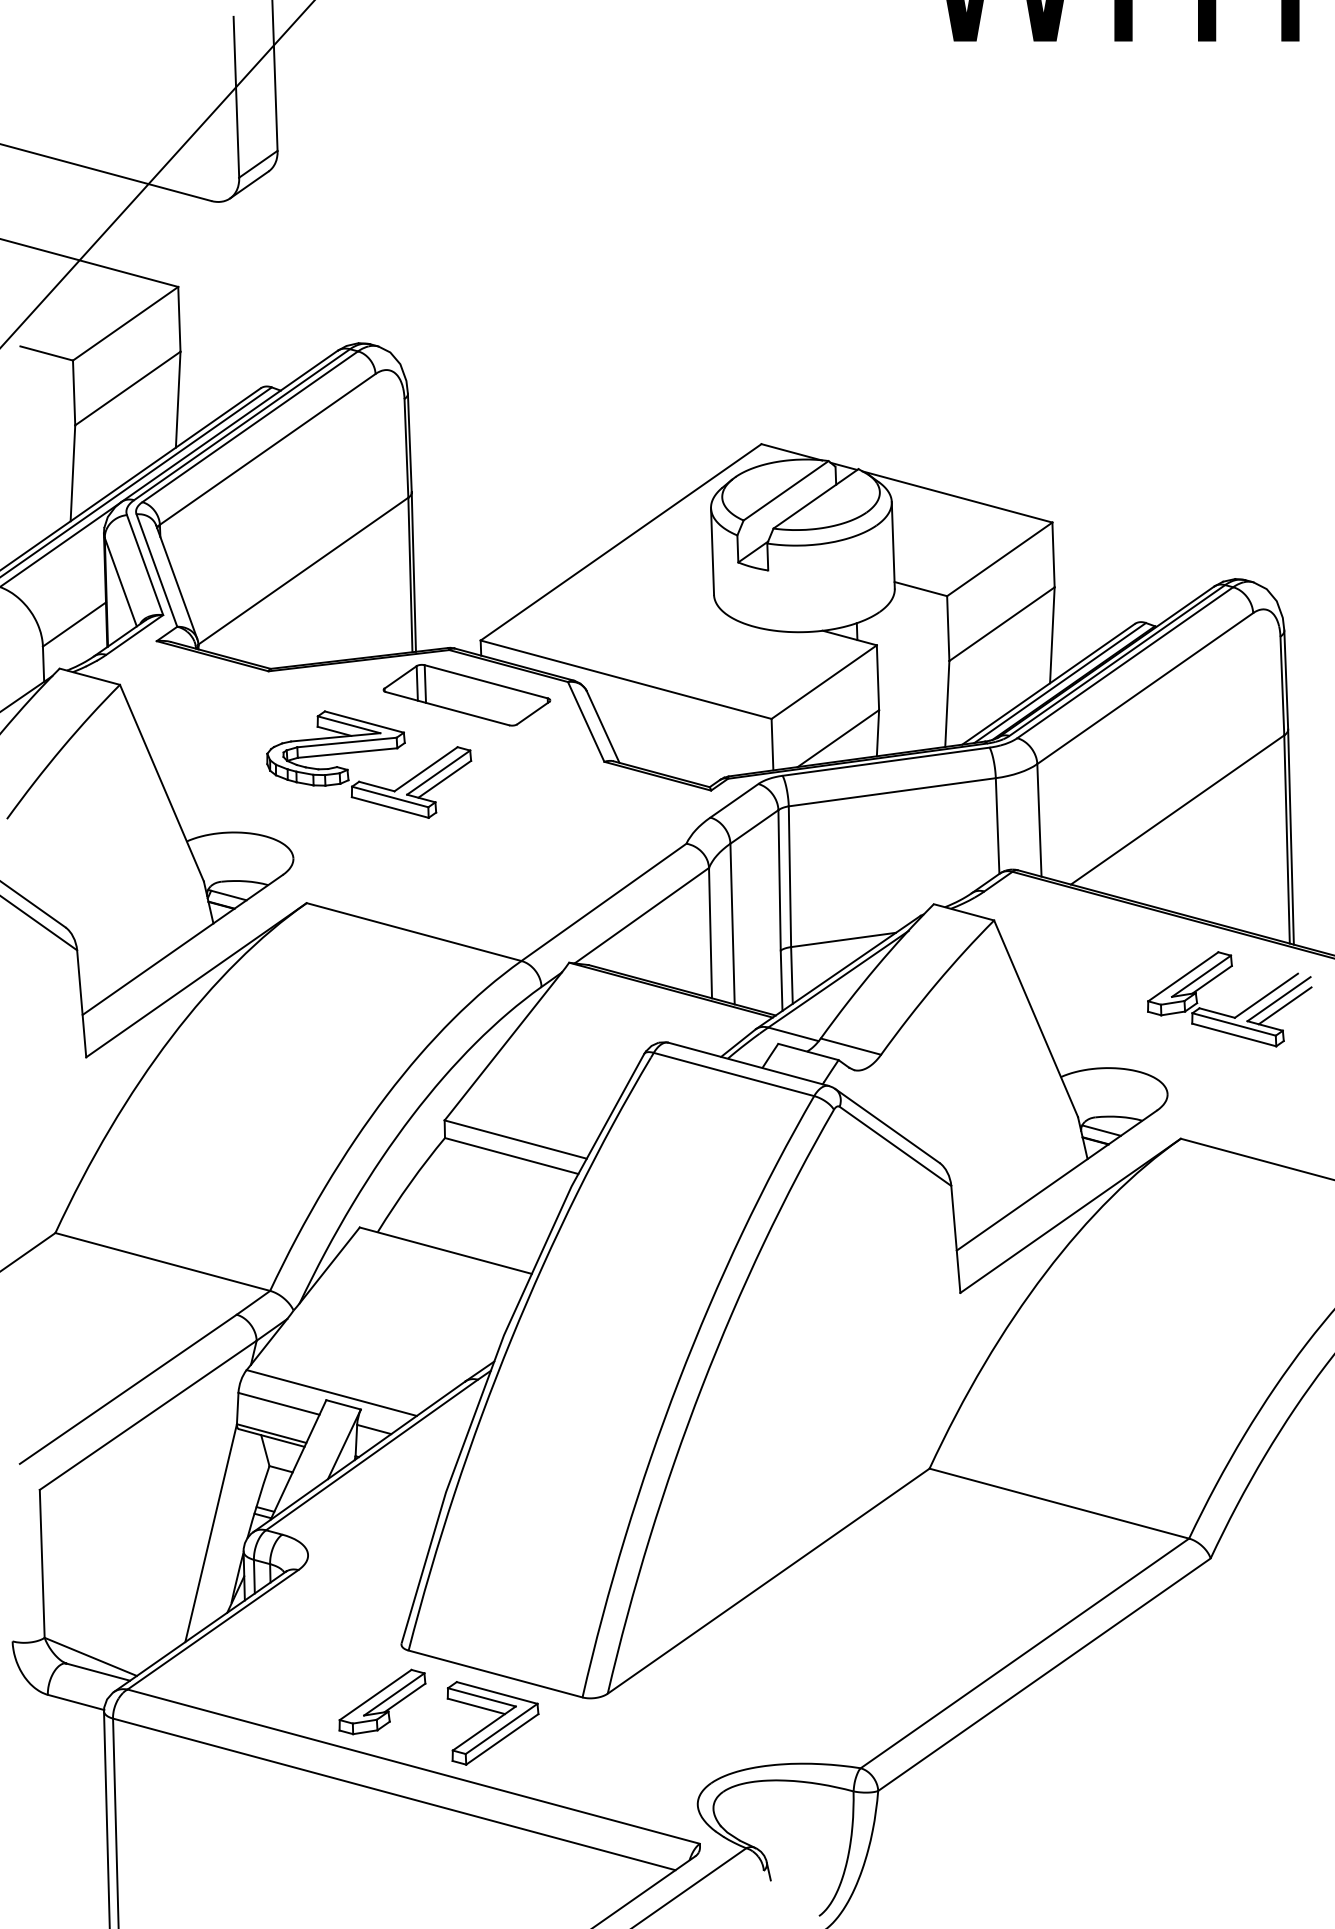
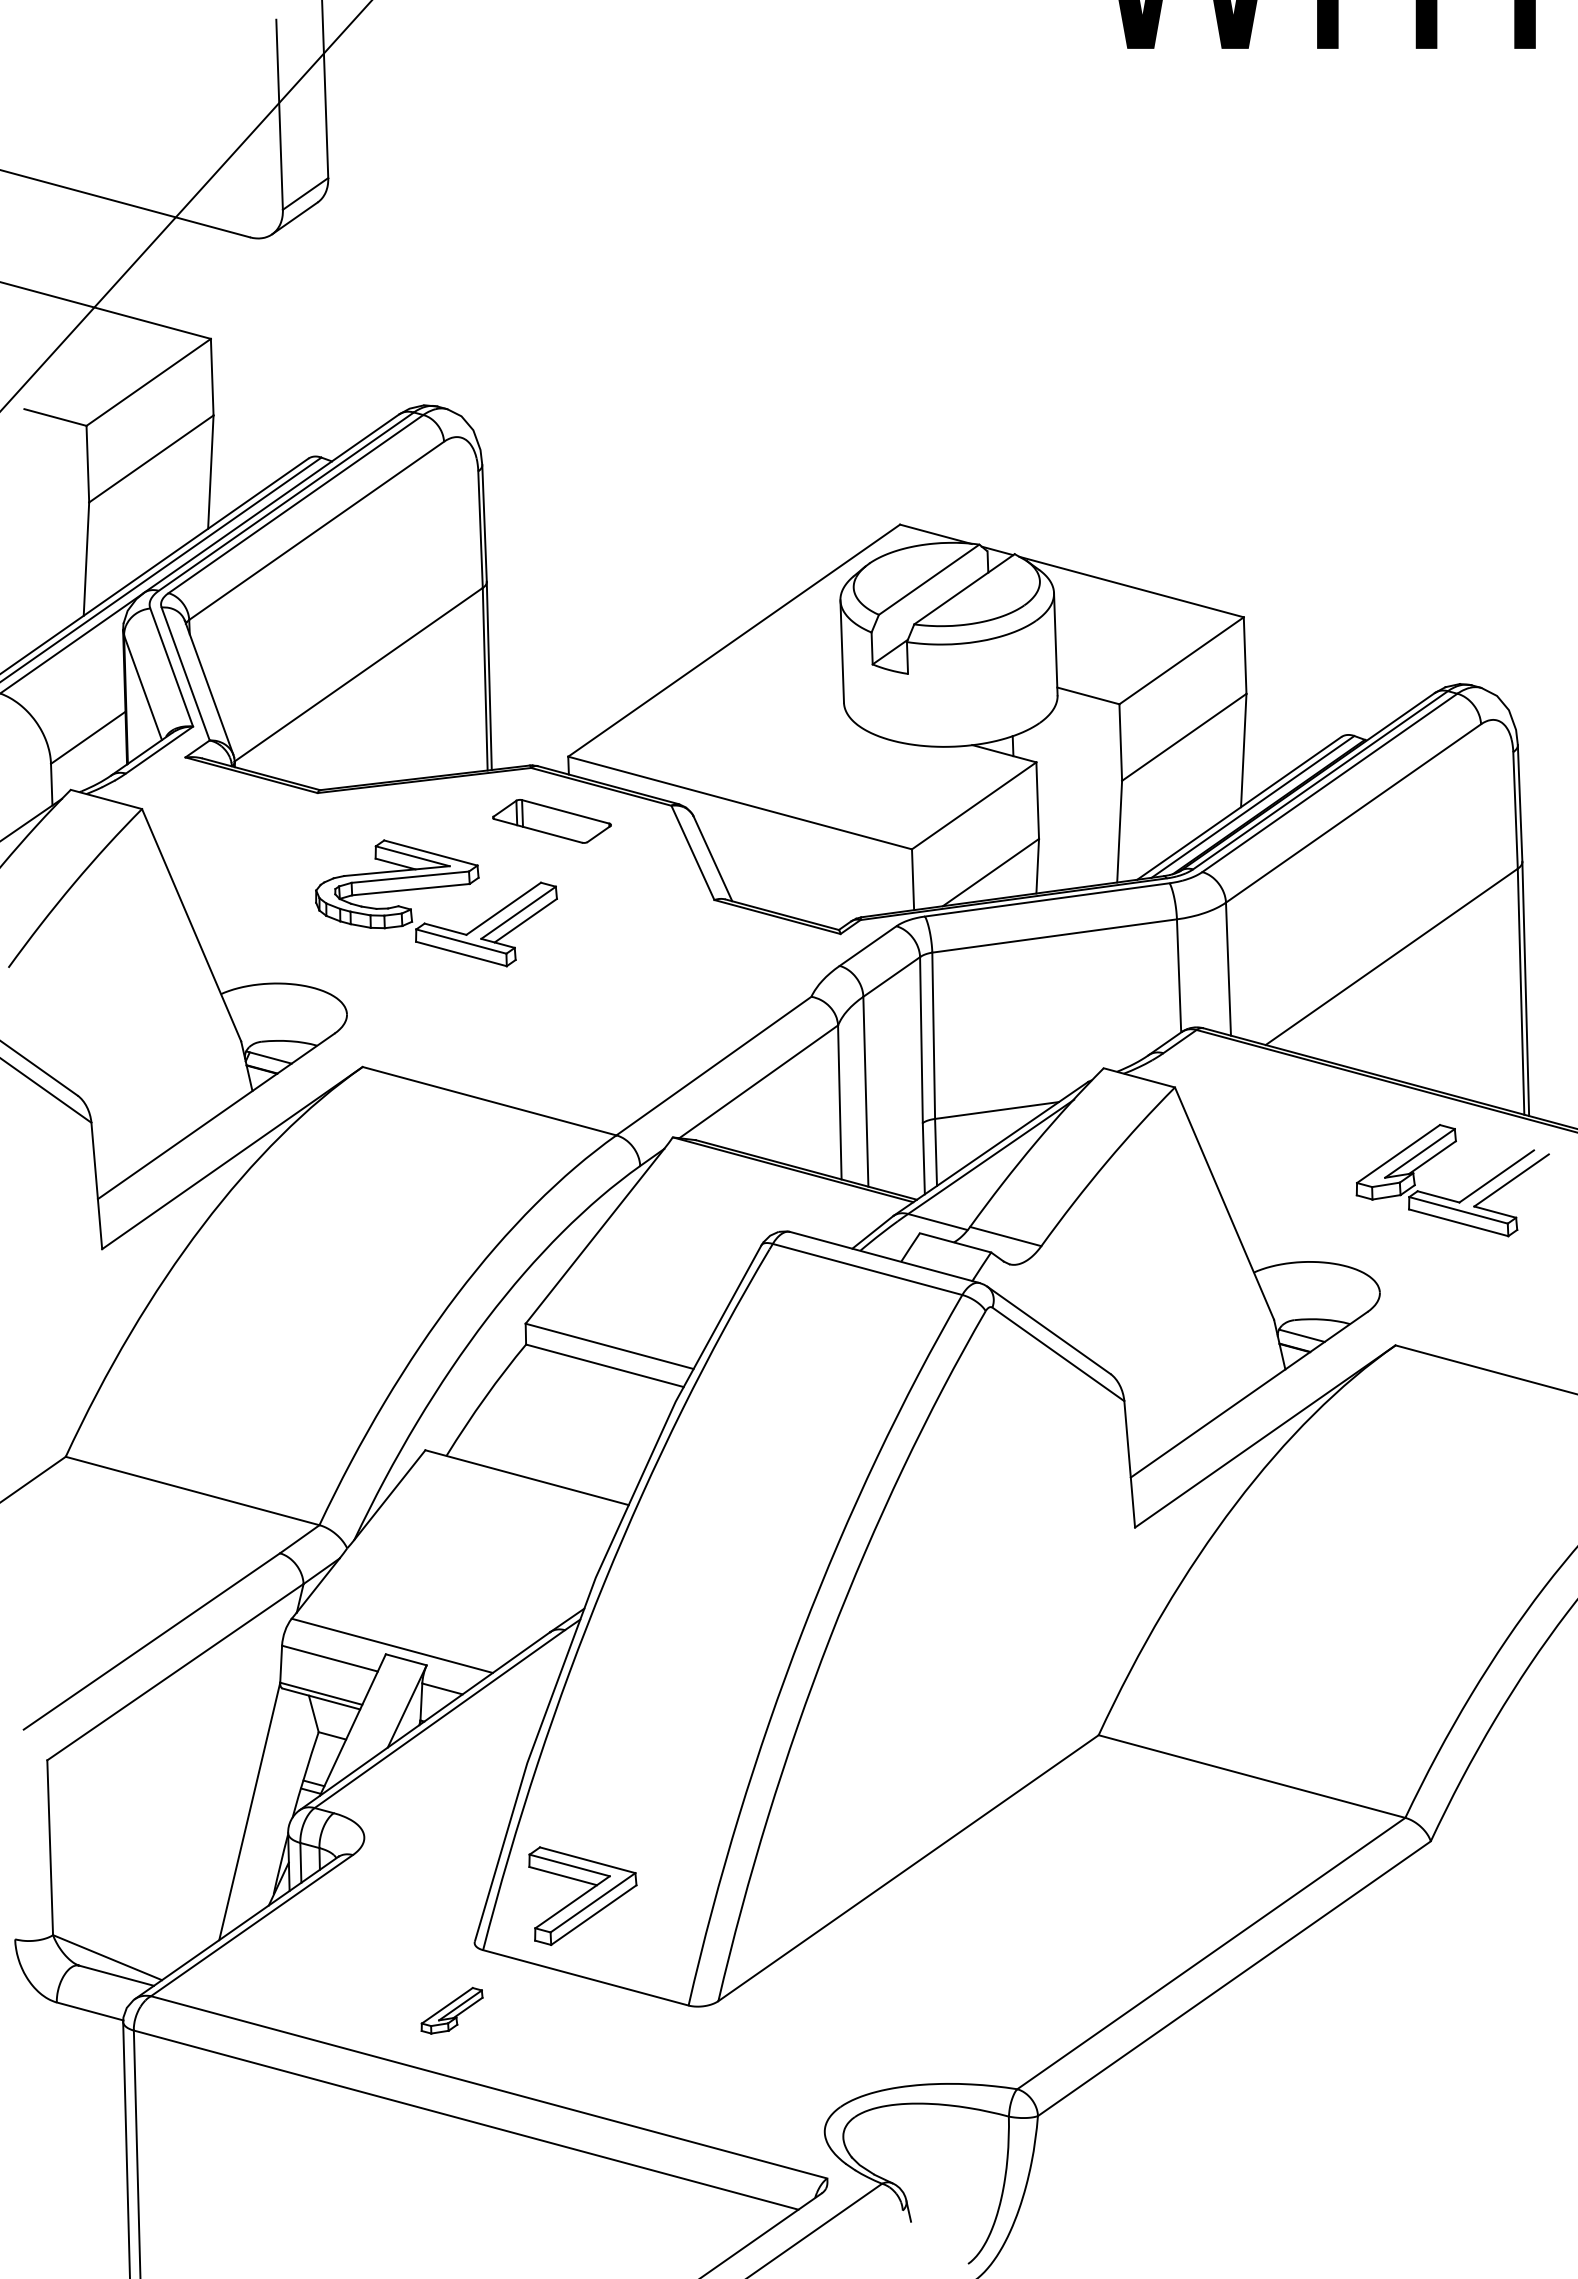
part: (466, 695) -> (551, 821), size x0.6
line: (1284, 1005) -> (1518, 1188), removed
part: (381, 1701) -> (451, 2010), size x0.6
part: (492, 1722) -> (582, 1895), moved

